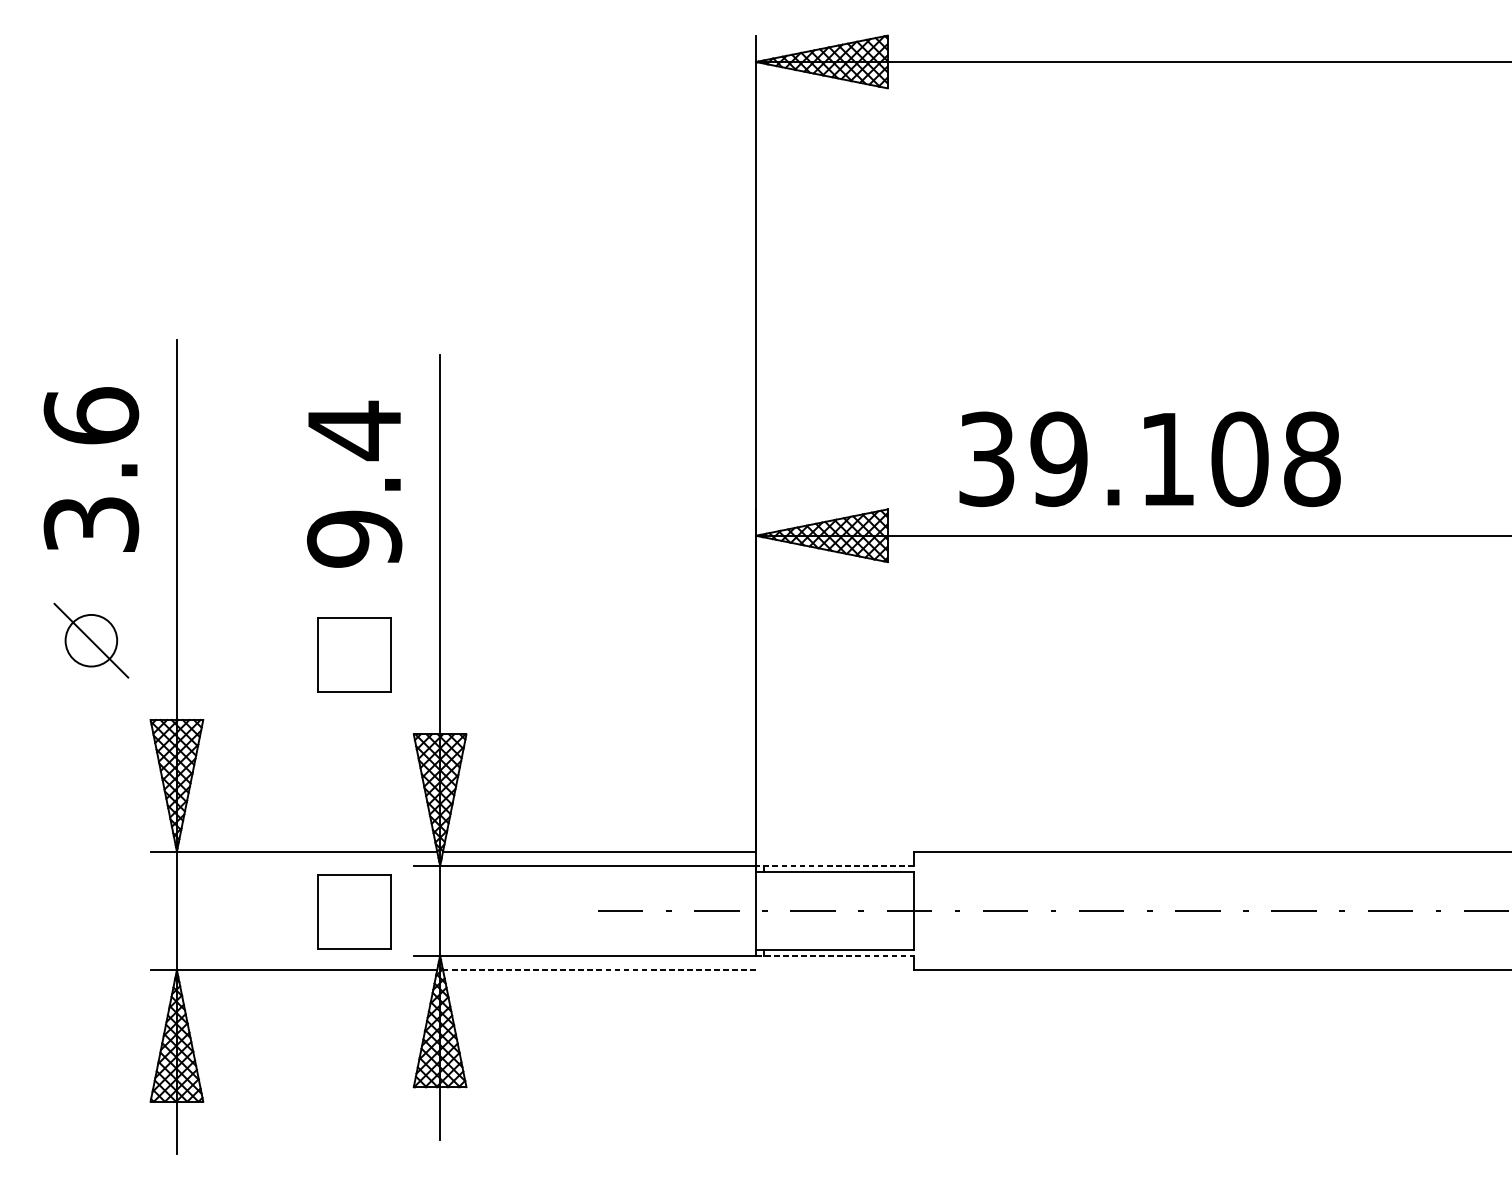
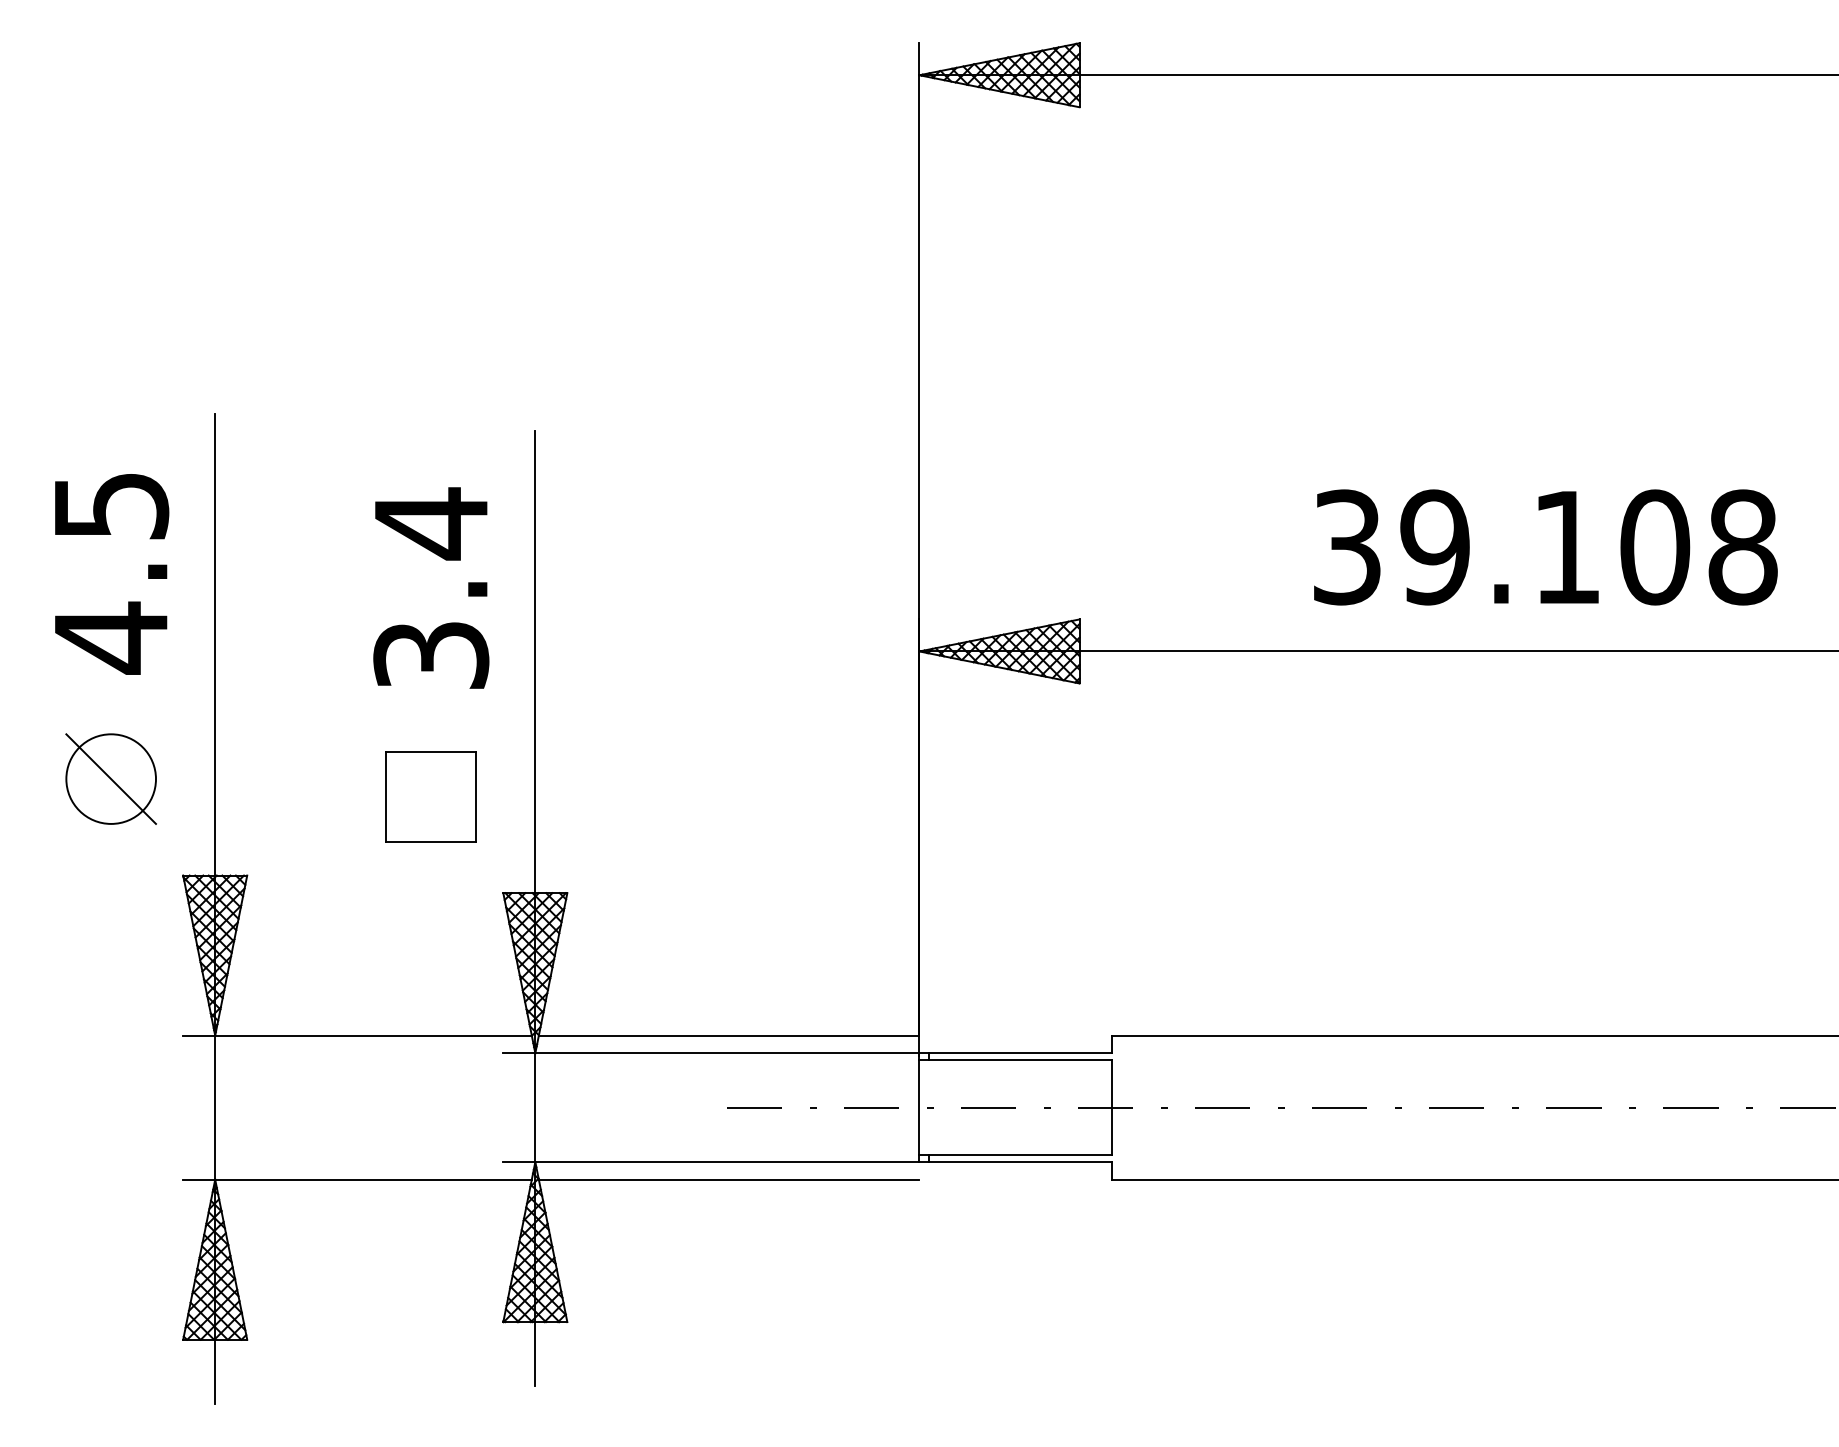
text: (1149, 459) -> (1545, 547), moved
text: (91, 470) -> (111, 572), 3.6 -> 4.5
text: (354, 539) -> (431, 655), 9.4 -> 3.4
circle: (91, 640) -> (111, 778), size x1.43
line: (834, 866) -> (1015, 1053), dashed -> solid
part: (353, 911) -> (430, 1108), removed
line: (835, 955) -> (1016, 1162), dashed -> solid
line: (598, 969) -> (728, 1179), dashed -> solid

